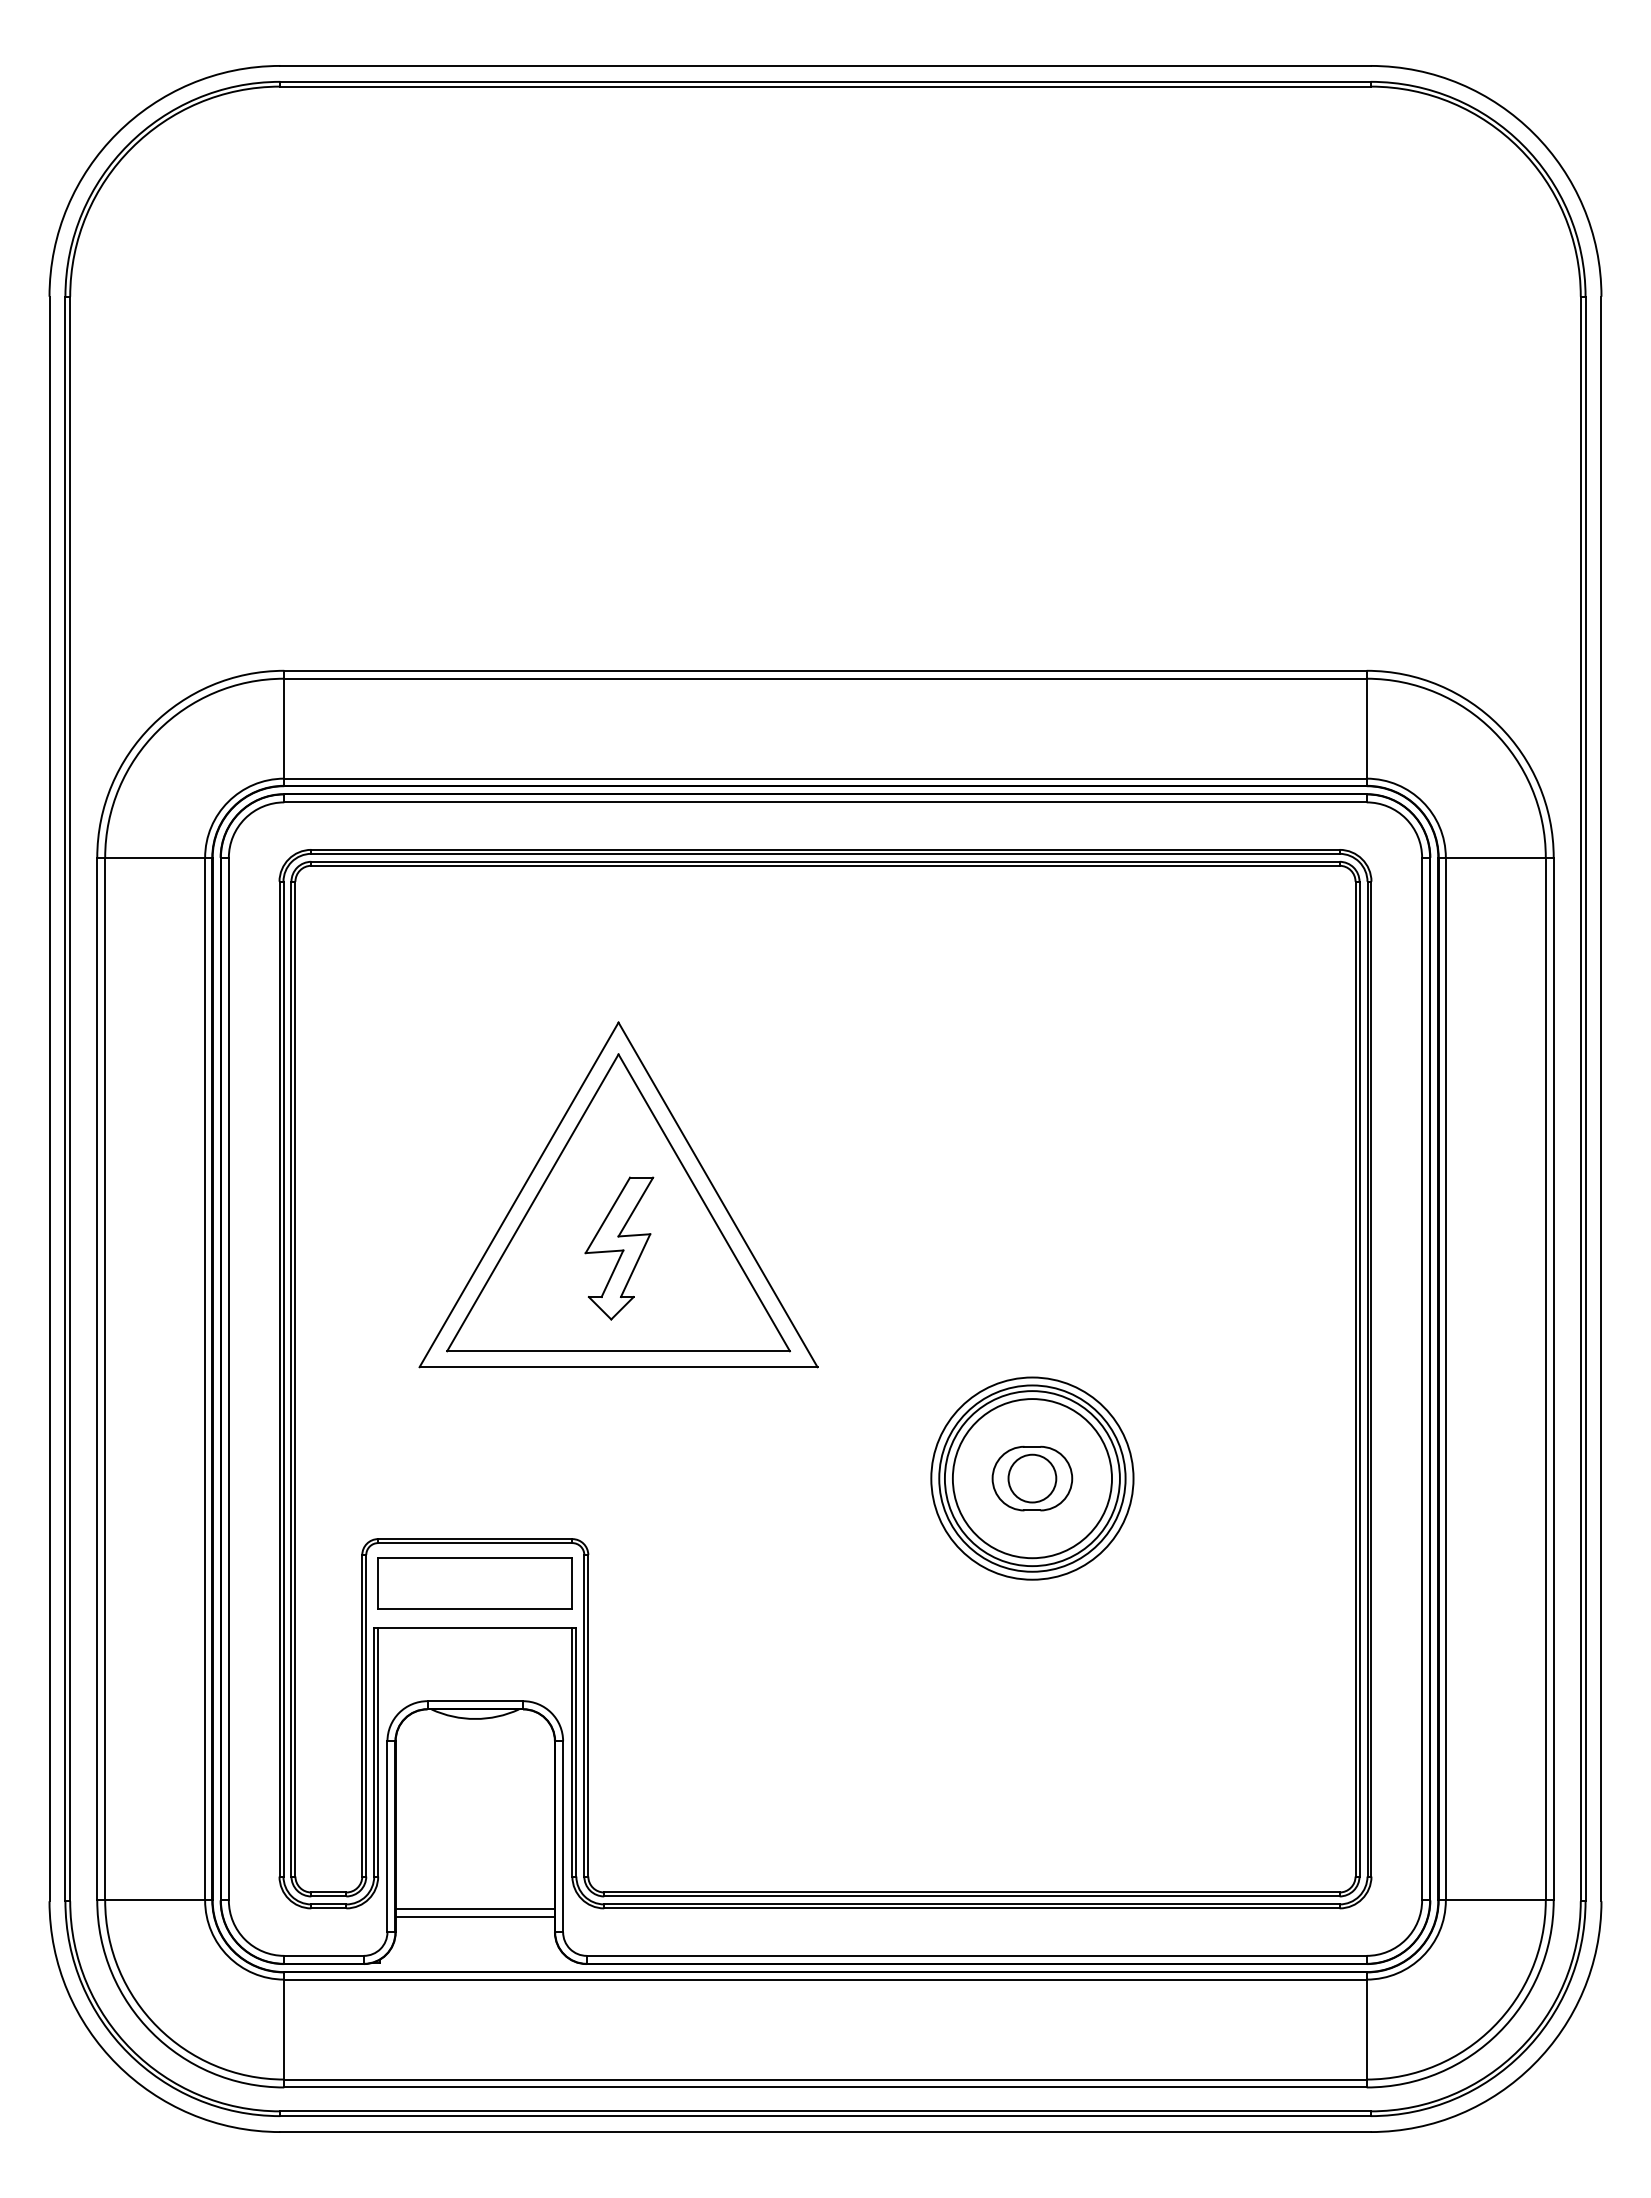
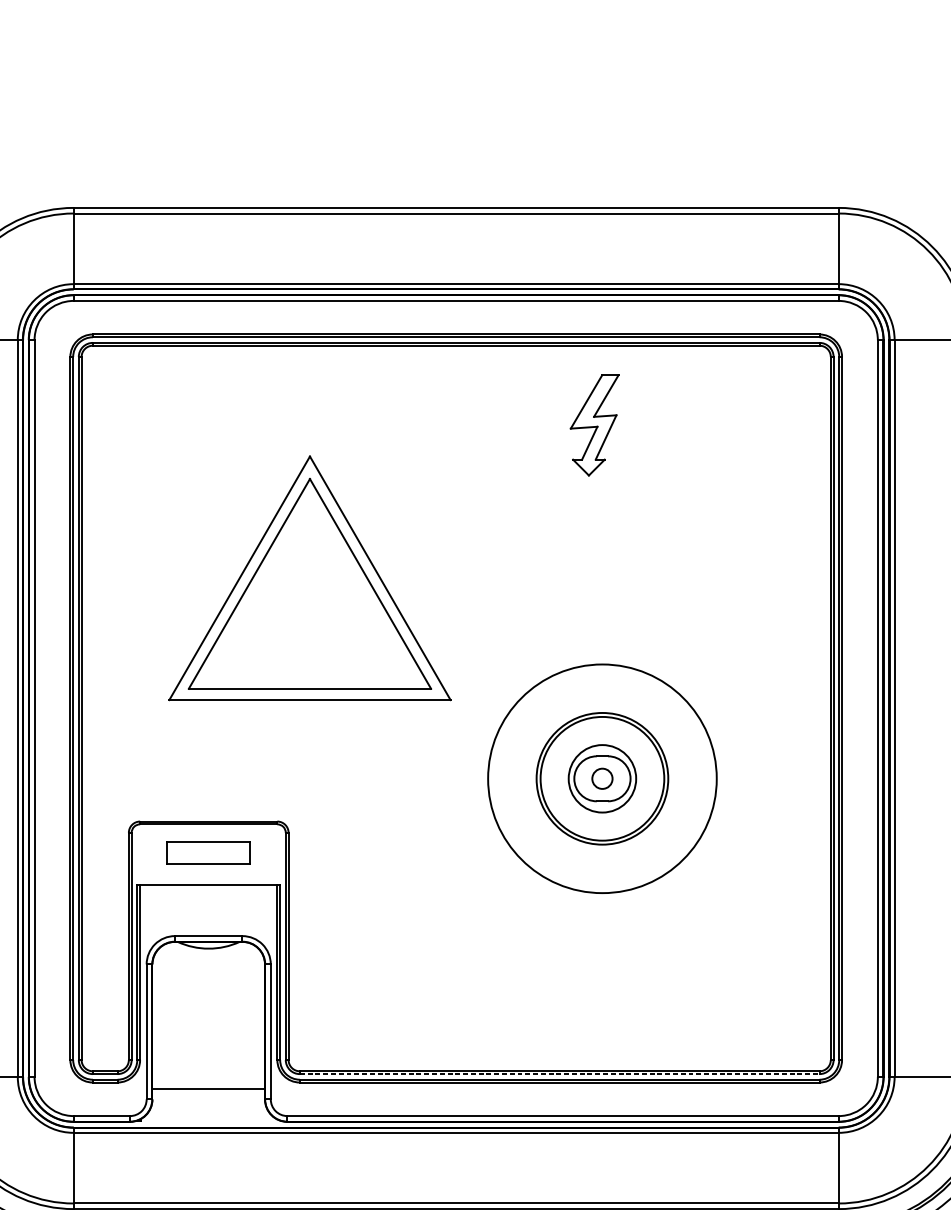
part: (619, 1248) -> (594, 425), moved
circle: (1032, 1478) -> (602, 778), size x0.6
circle: (1032, 1478) -> (602, 778), size x0.6
circle: (1032, 1478) -> (602, 778), size x1.6
part: (474, 1583) -> (208, 852), size x0.6
line: (971, 1896) -> (559, 1074), solid -> dashed
line: (474, 1909) -> (208, 1083), removed

